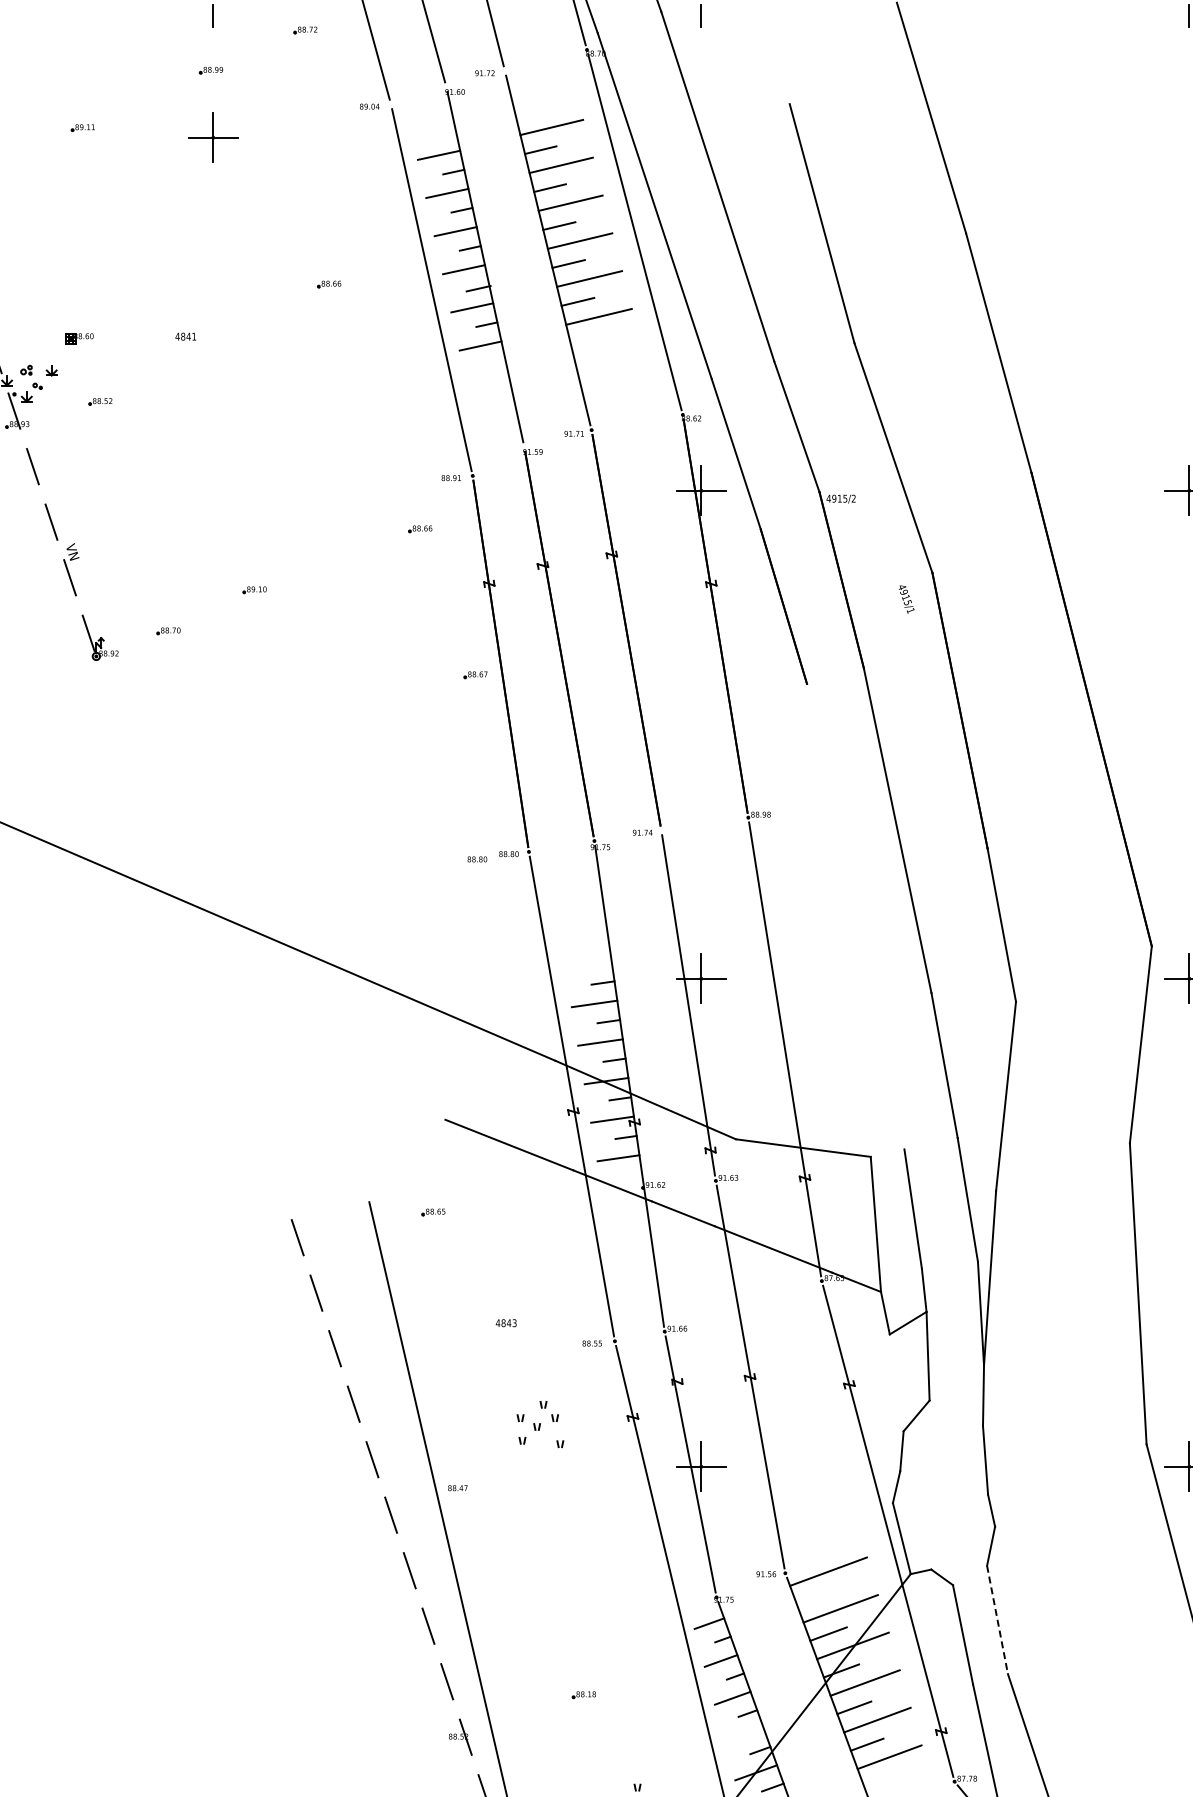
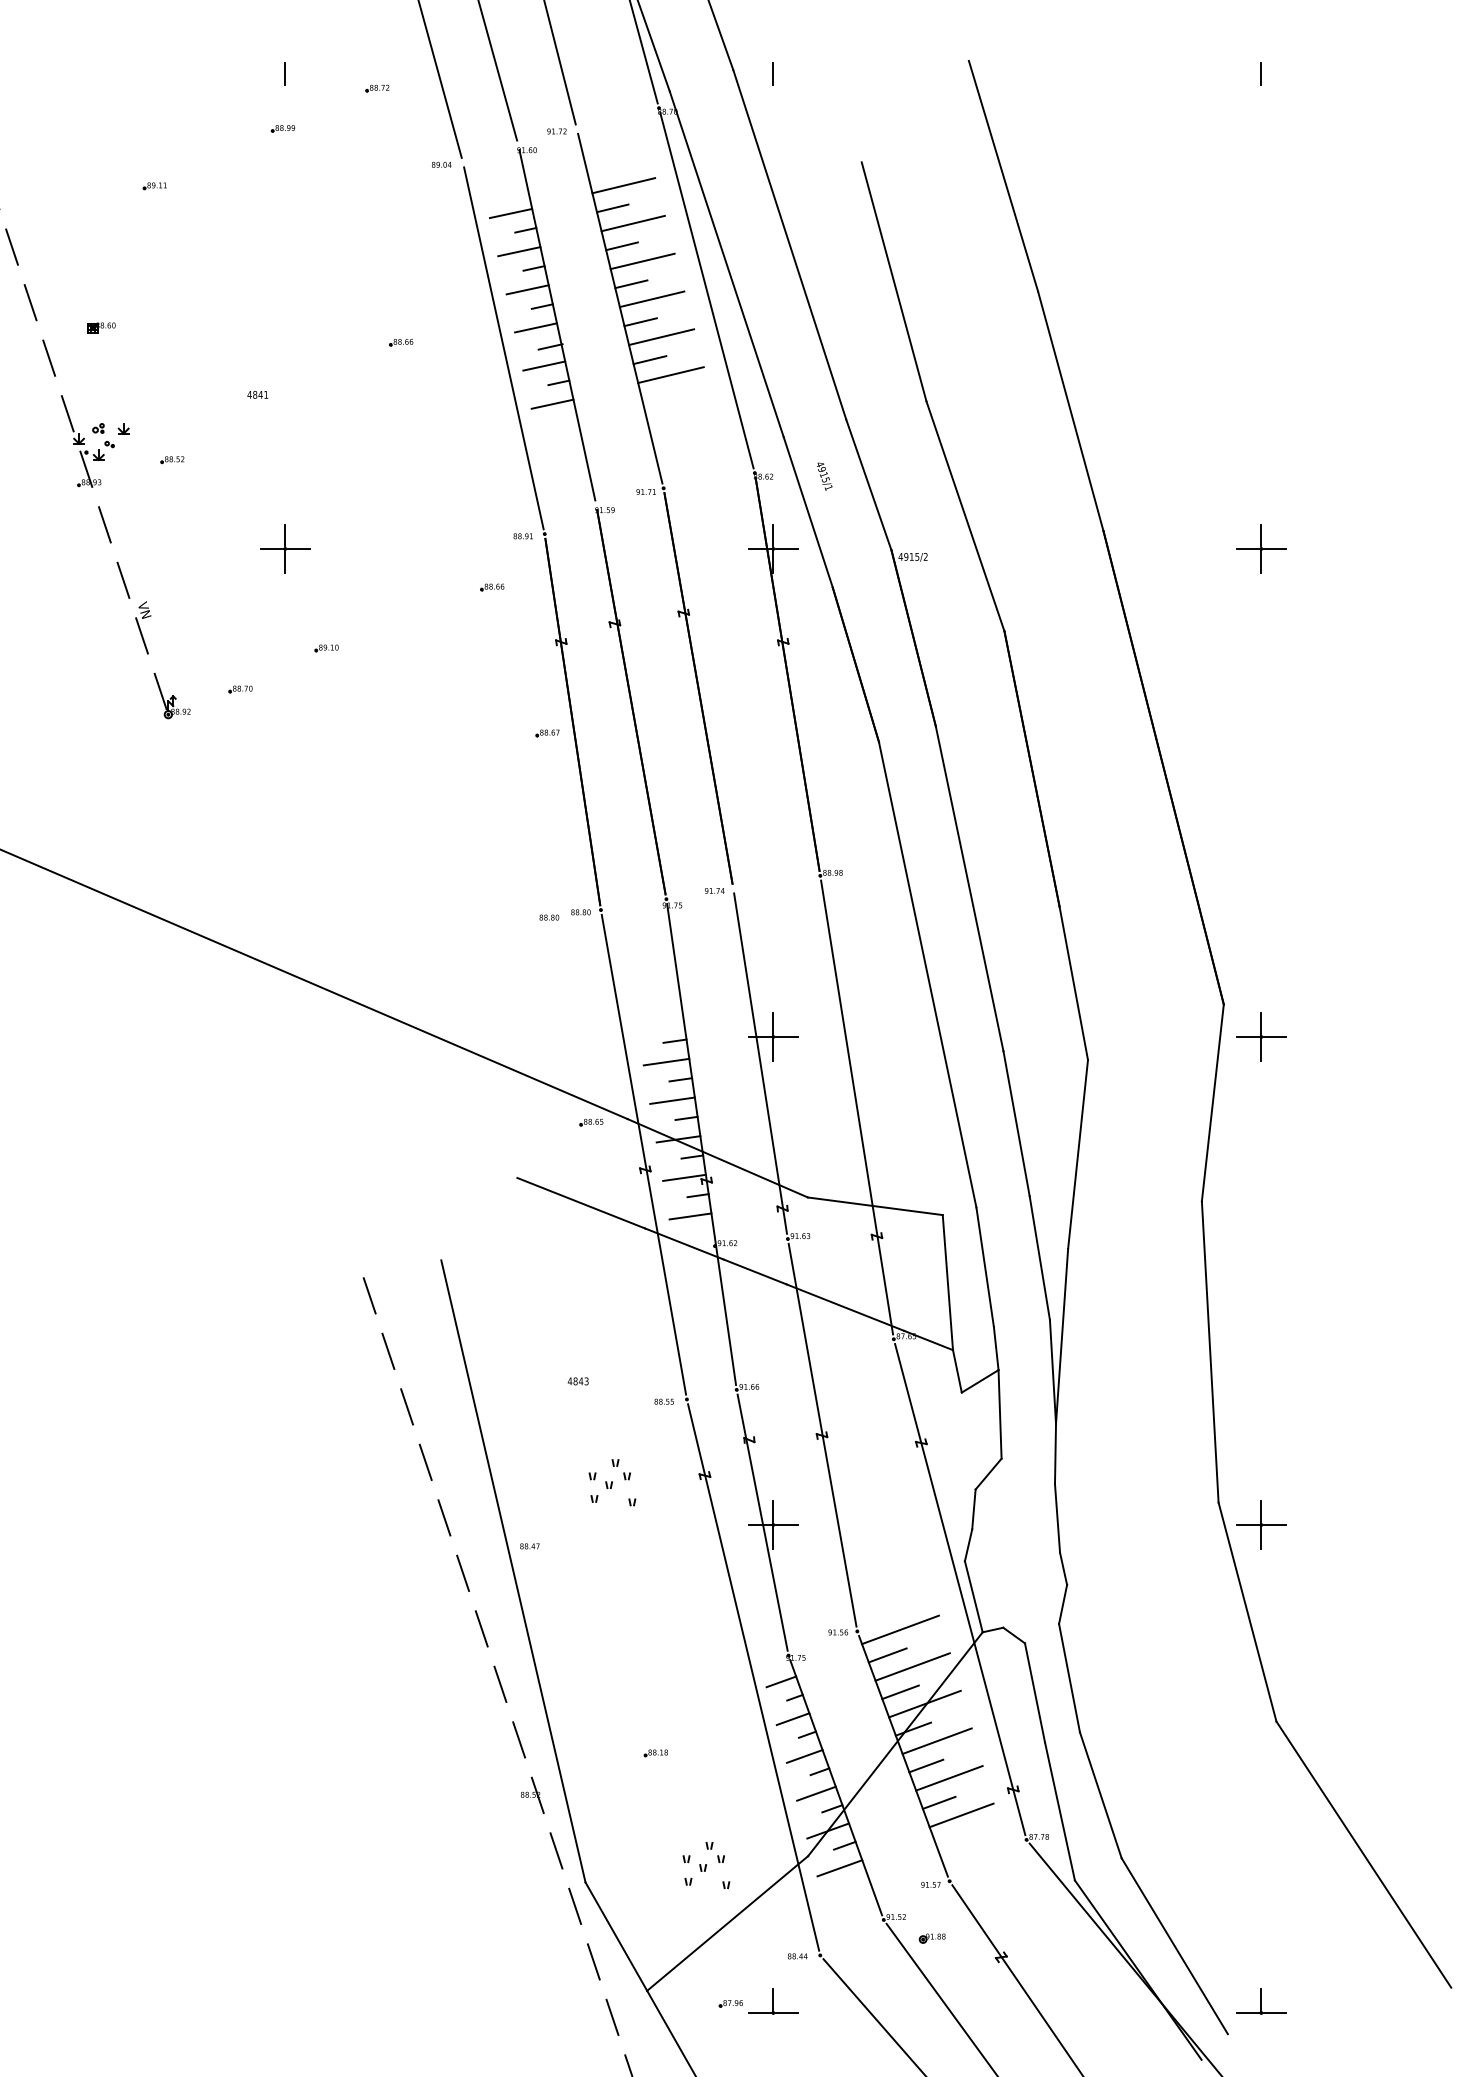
part: (213, 137) -> (285, 548), moved
part: (79, 338) -> (101, 327), moved
text: (906, 599) -> (824, 476), moved
line: (855, 916) -> (927, 974), added
part: (433, 1212) -> (591, 1122), moved
line: (815, 1597) -> (887, 1655), added
line: (997, 1620) -> (1069, 1678), dashed -> solid
line: (744, 1735) -> (816, 1793), added

